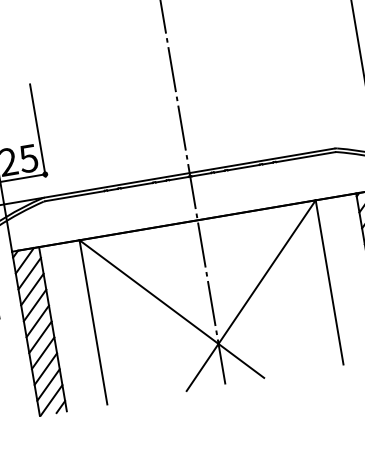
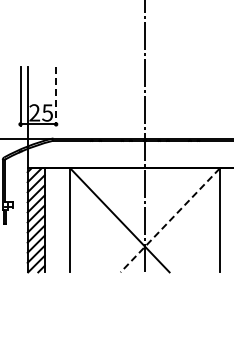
line: (38, 131) -> (56, 97), solid -> dashed
line: (251, 295) -> (170, 220), solid -> dashed

